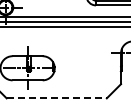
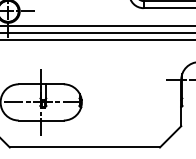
line: (57, 98) -> (86, 147), dashed -> solid

